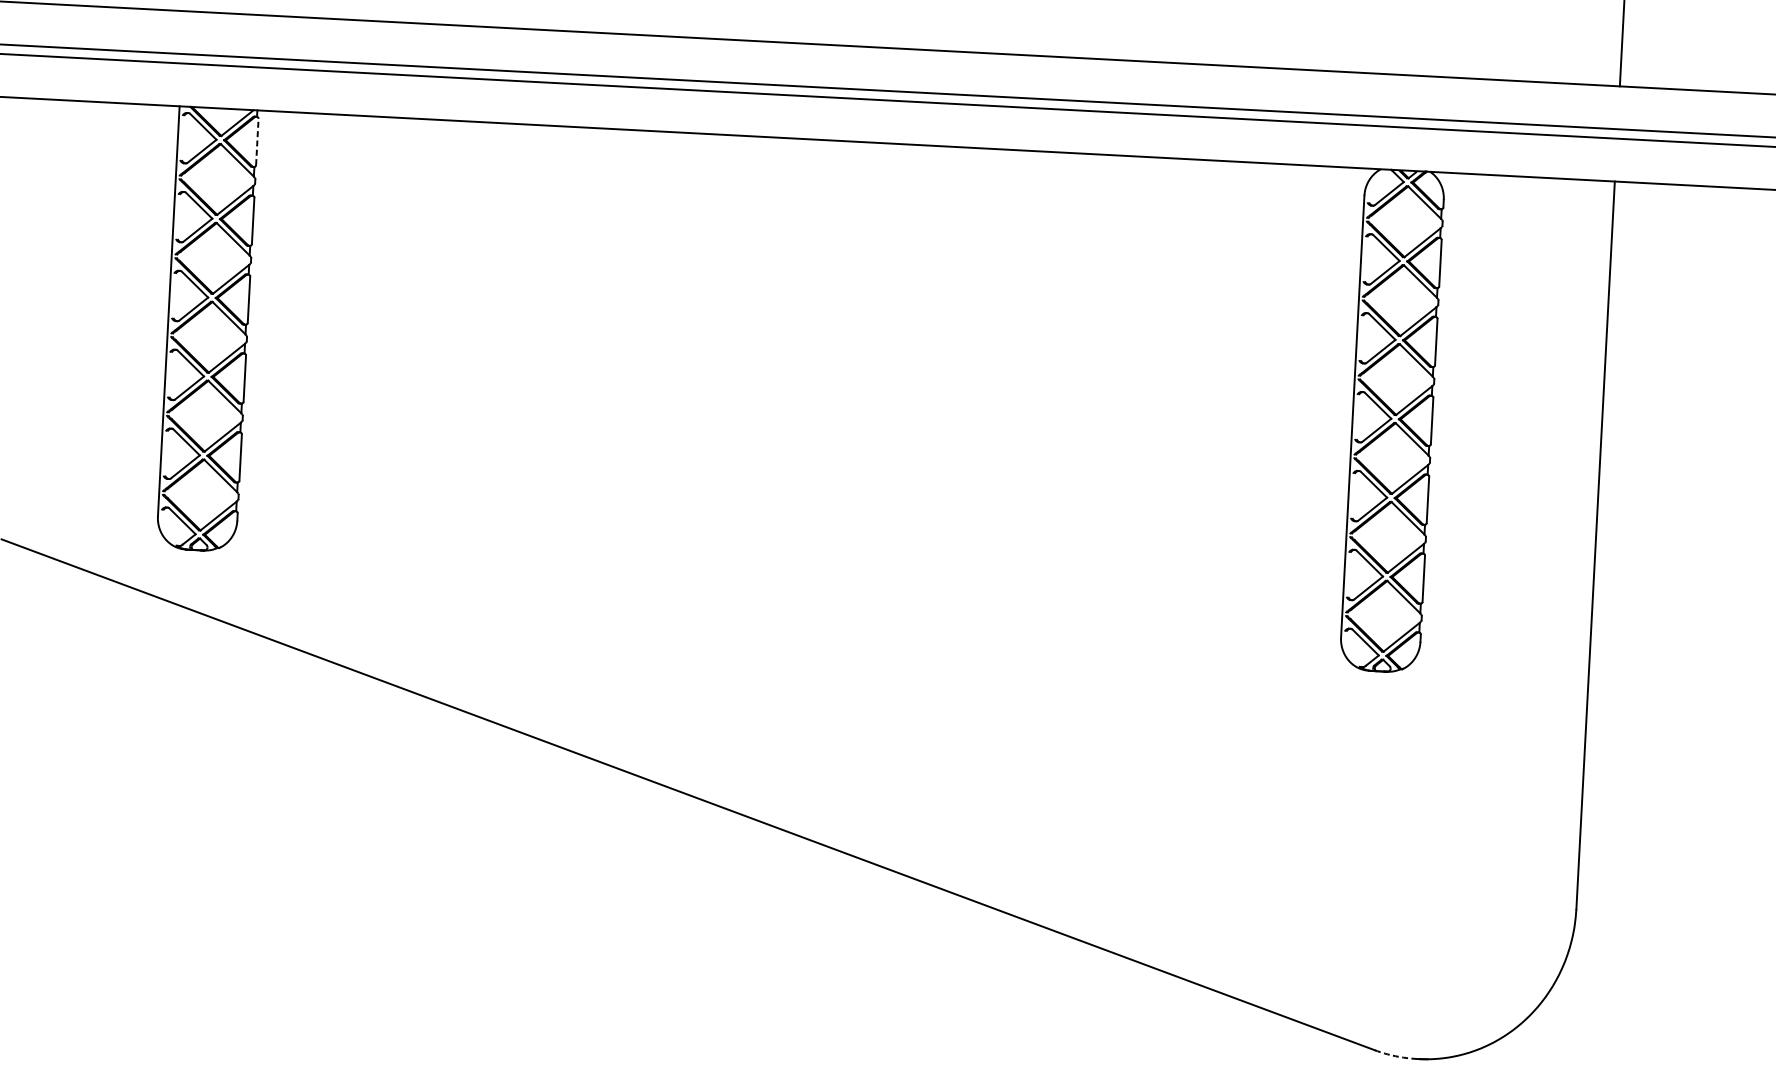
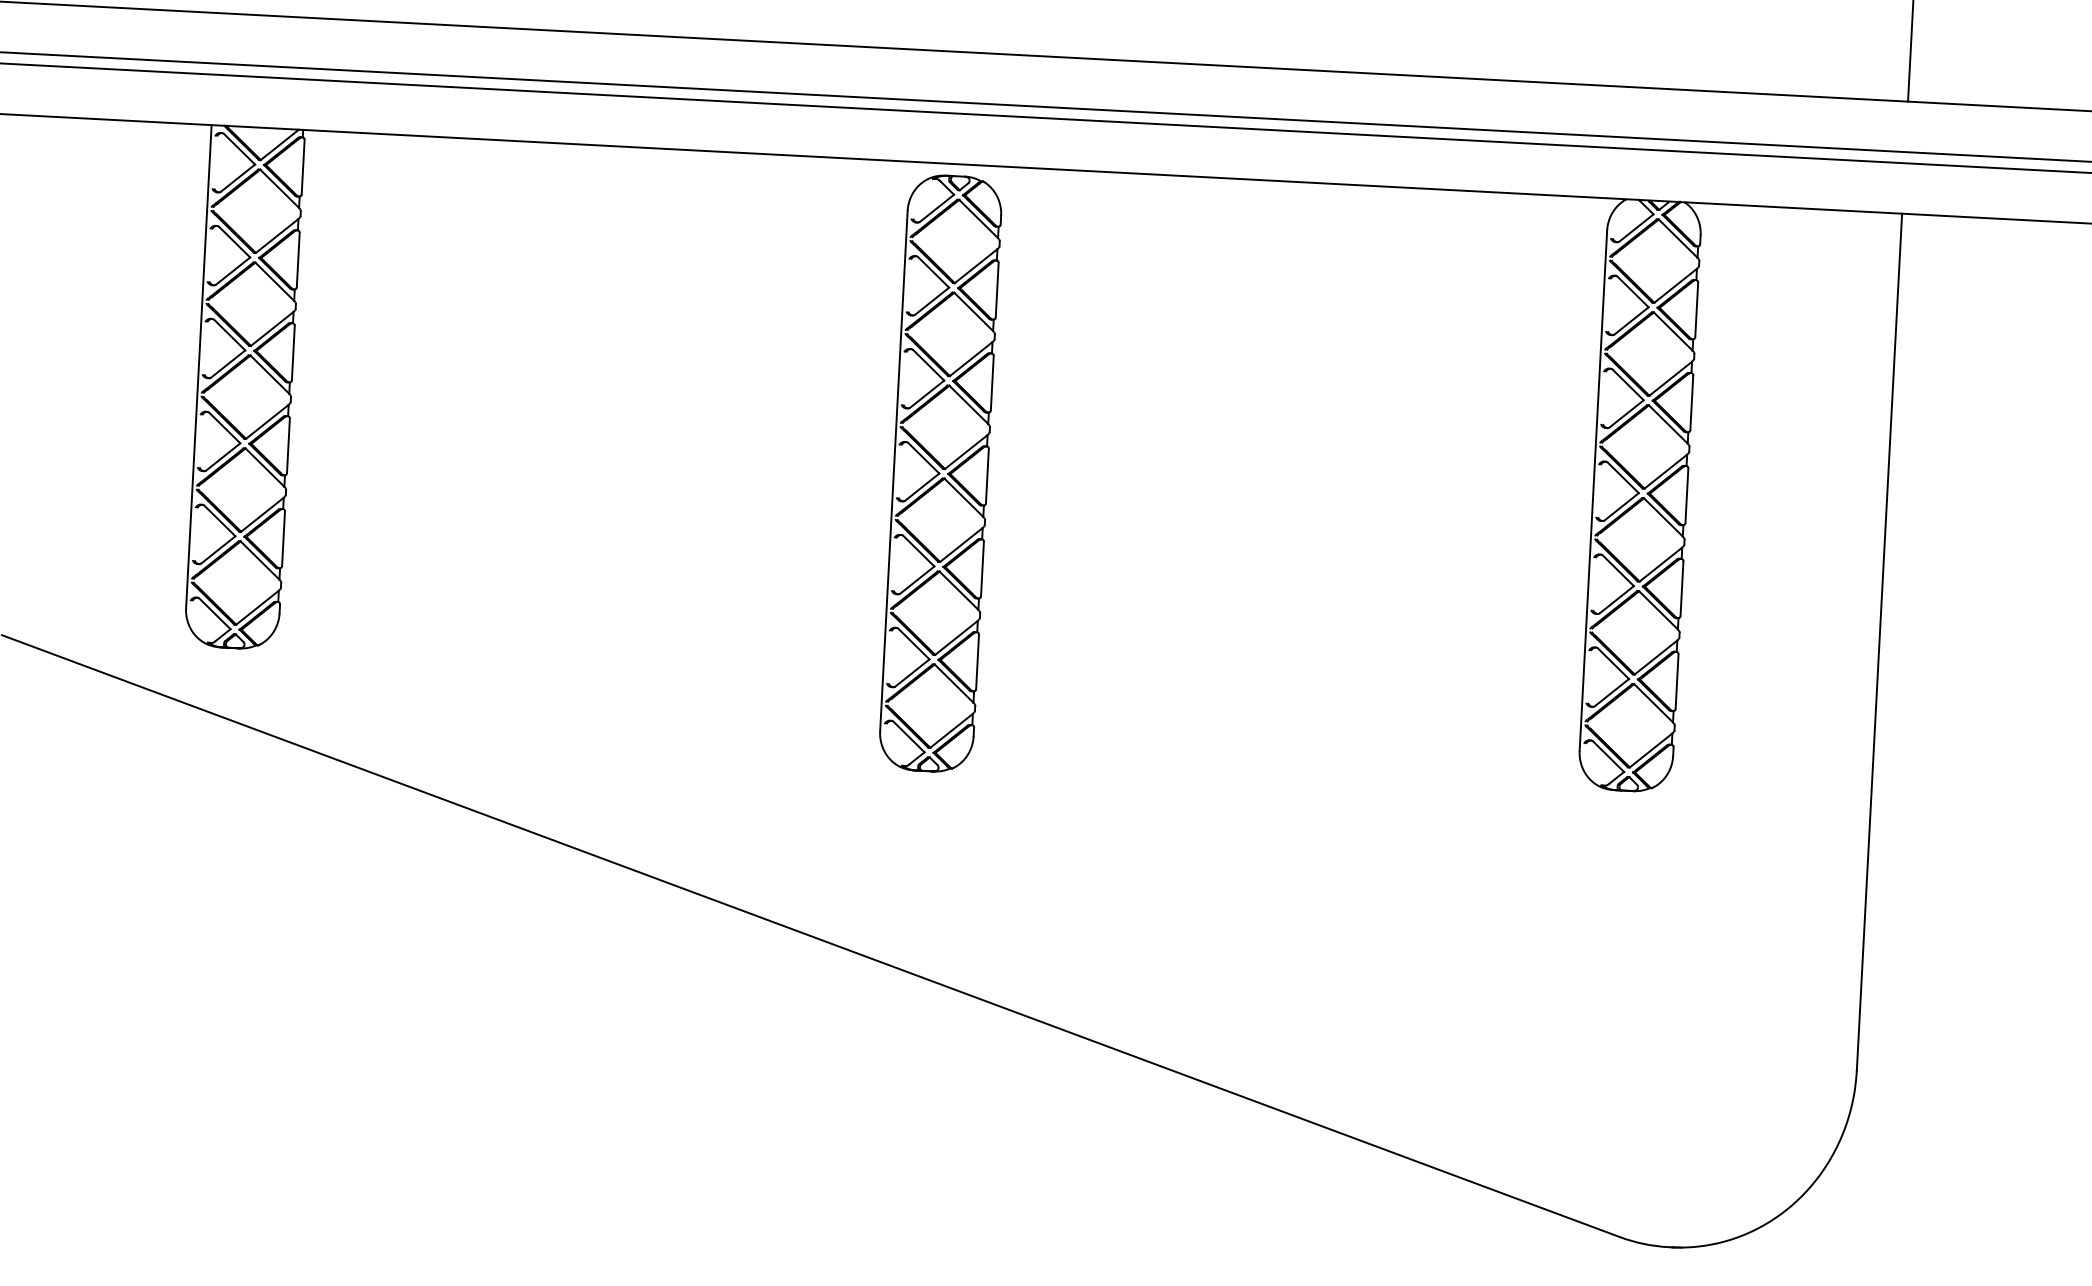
line: (257, 141) -> (303, 166), dashed -> solid
part: (798, 402) -> (940, 473), added
arc: (1395, 1055) -> (1643, 1243), dashed -> solid

